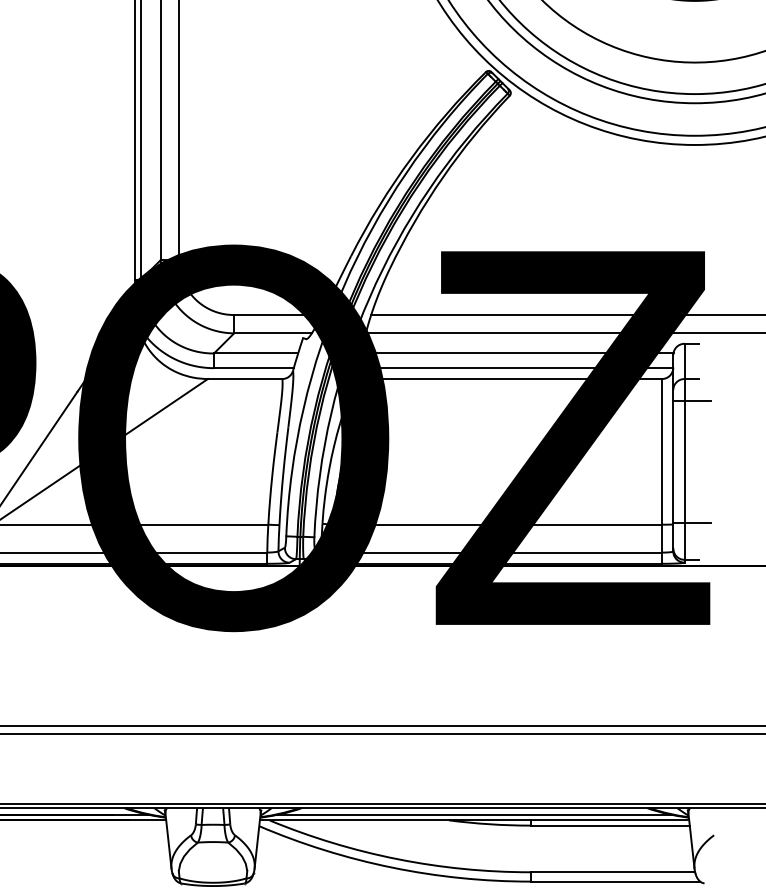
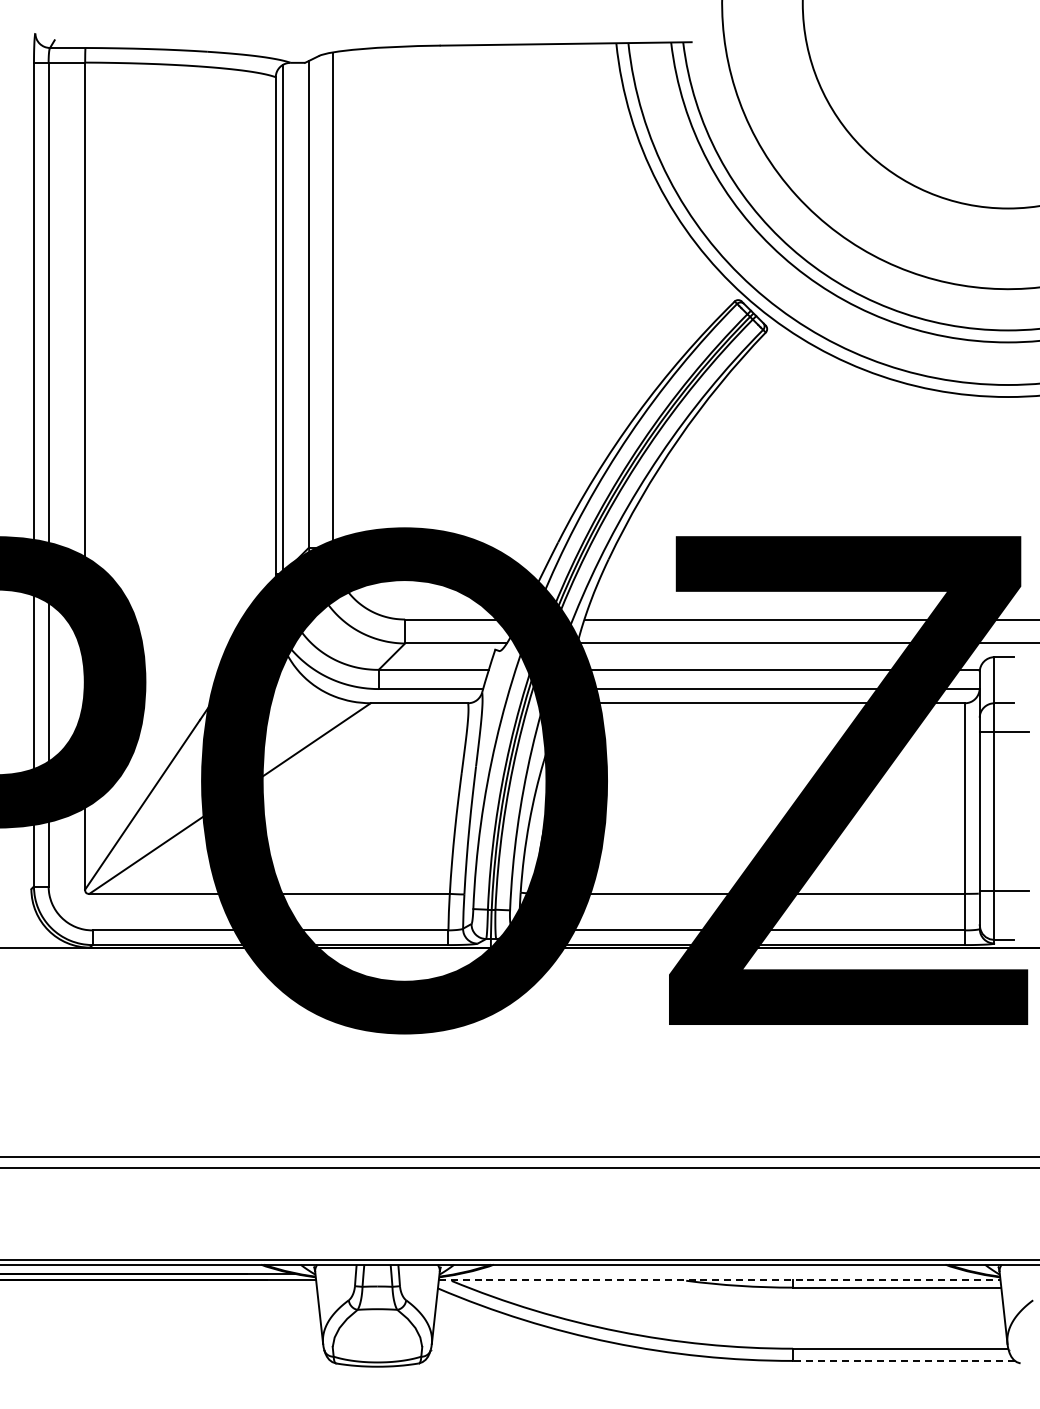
line: (474, 814) -> (719, 1273), removed
line: (474, 820) -> (719, 1280), solid -> dashed
line: (615, 881) -> (903, 1360), solid -> dashed

